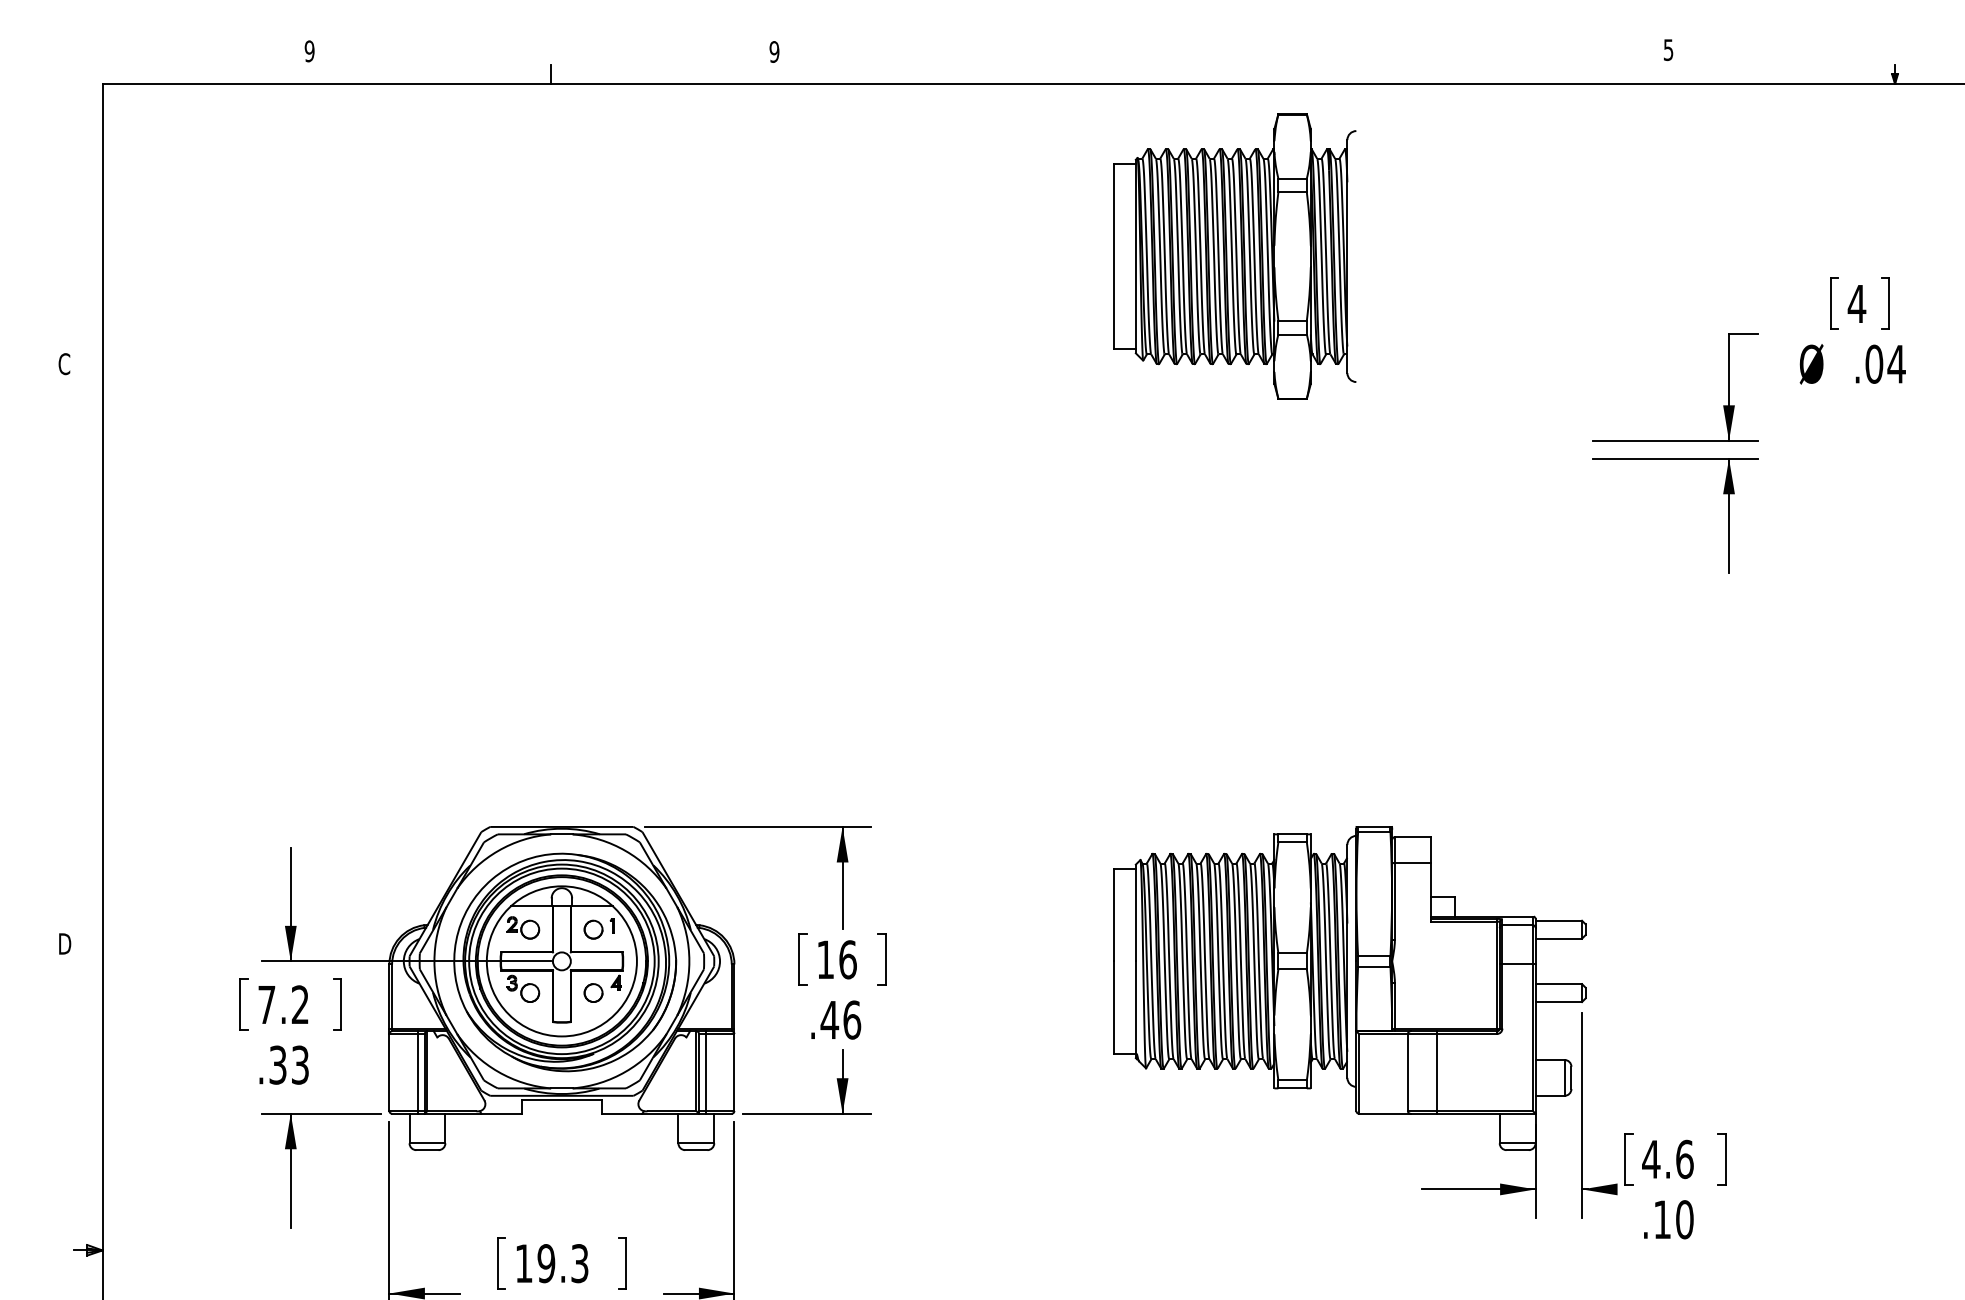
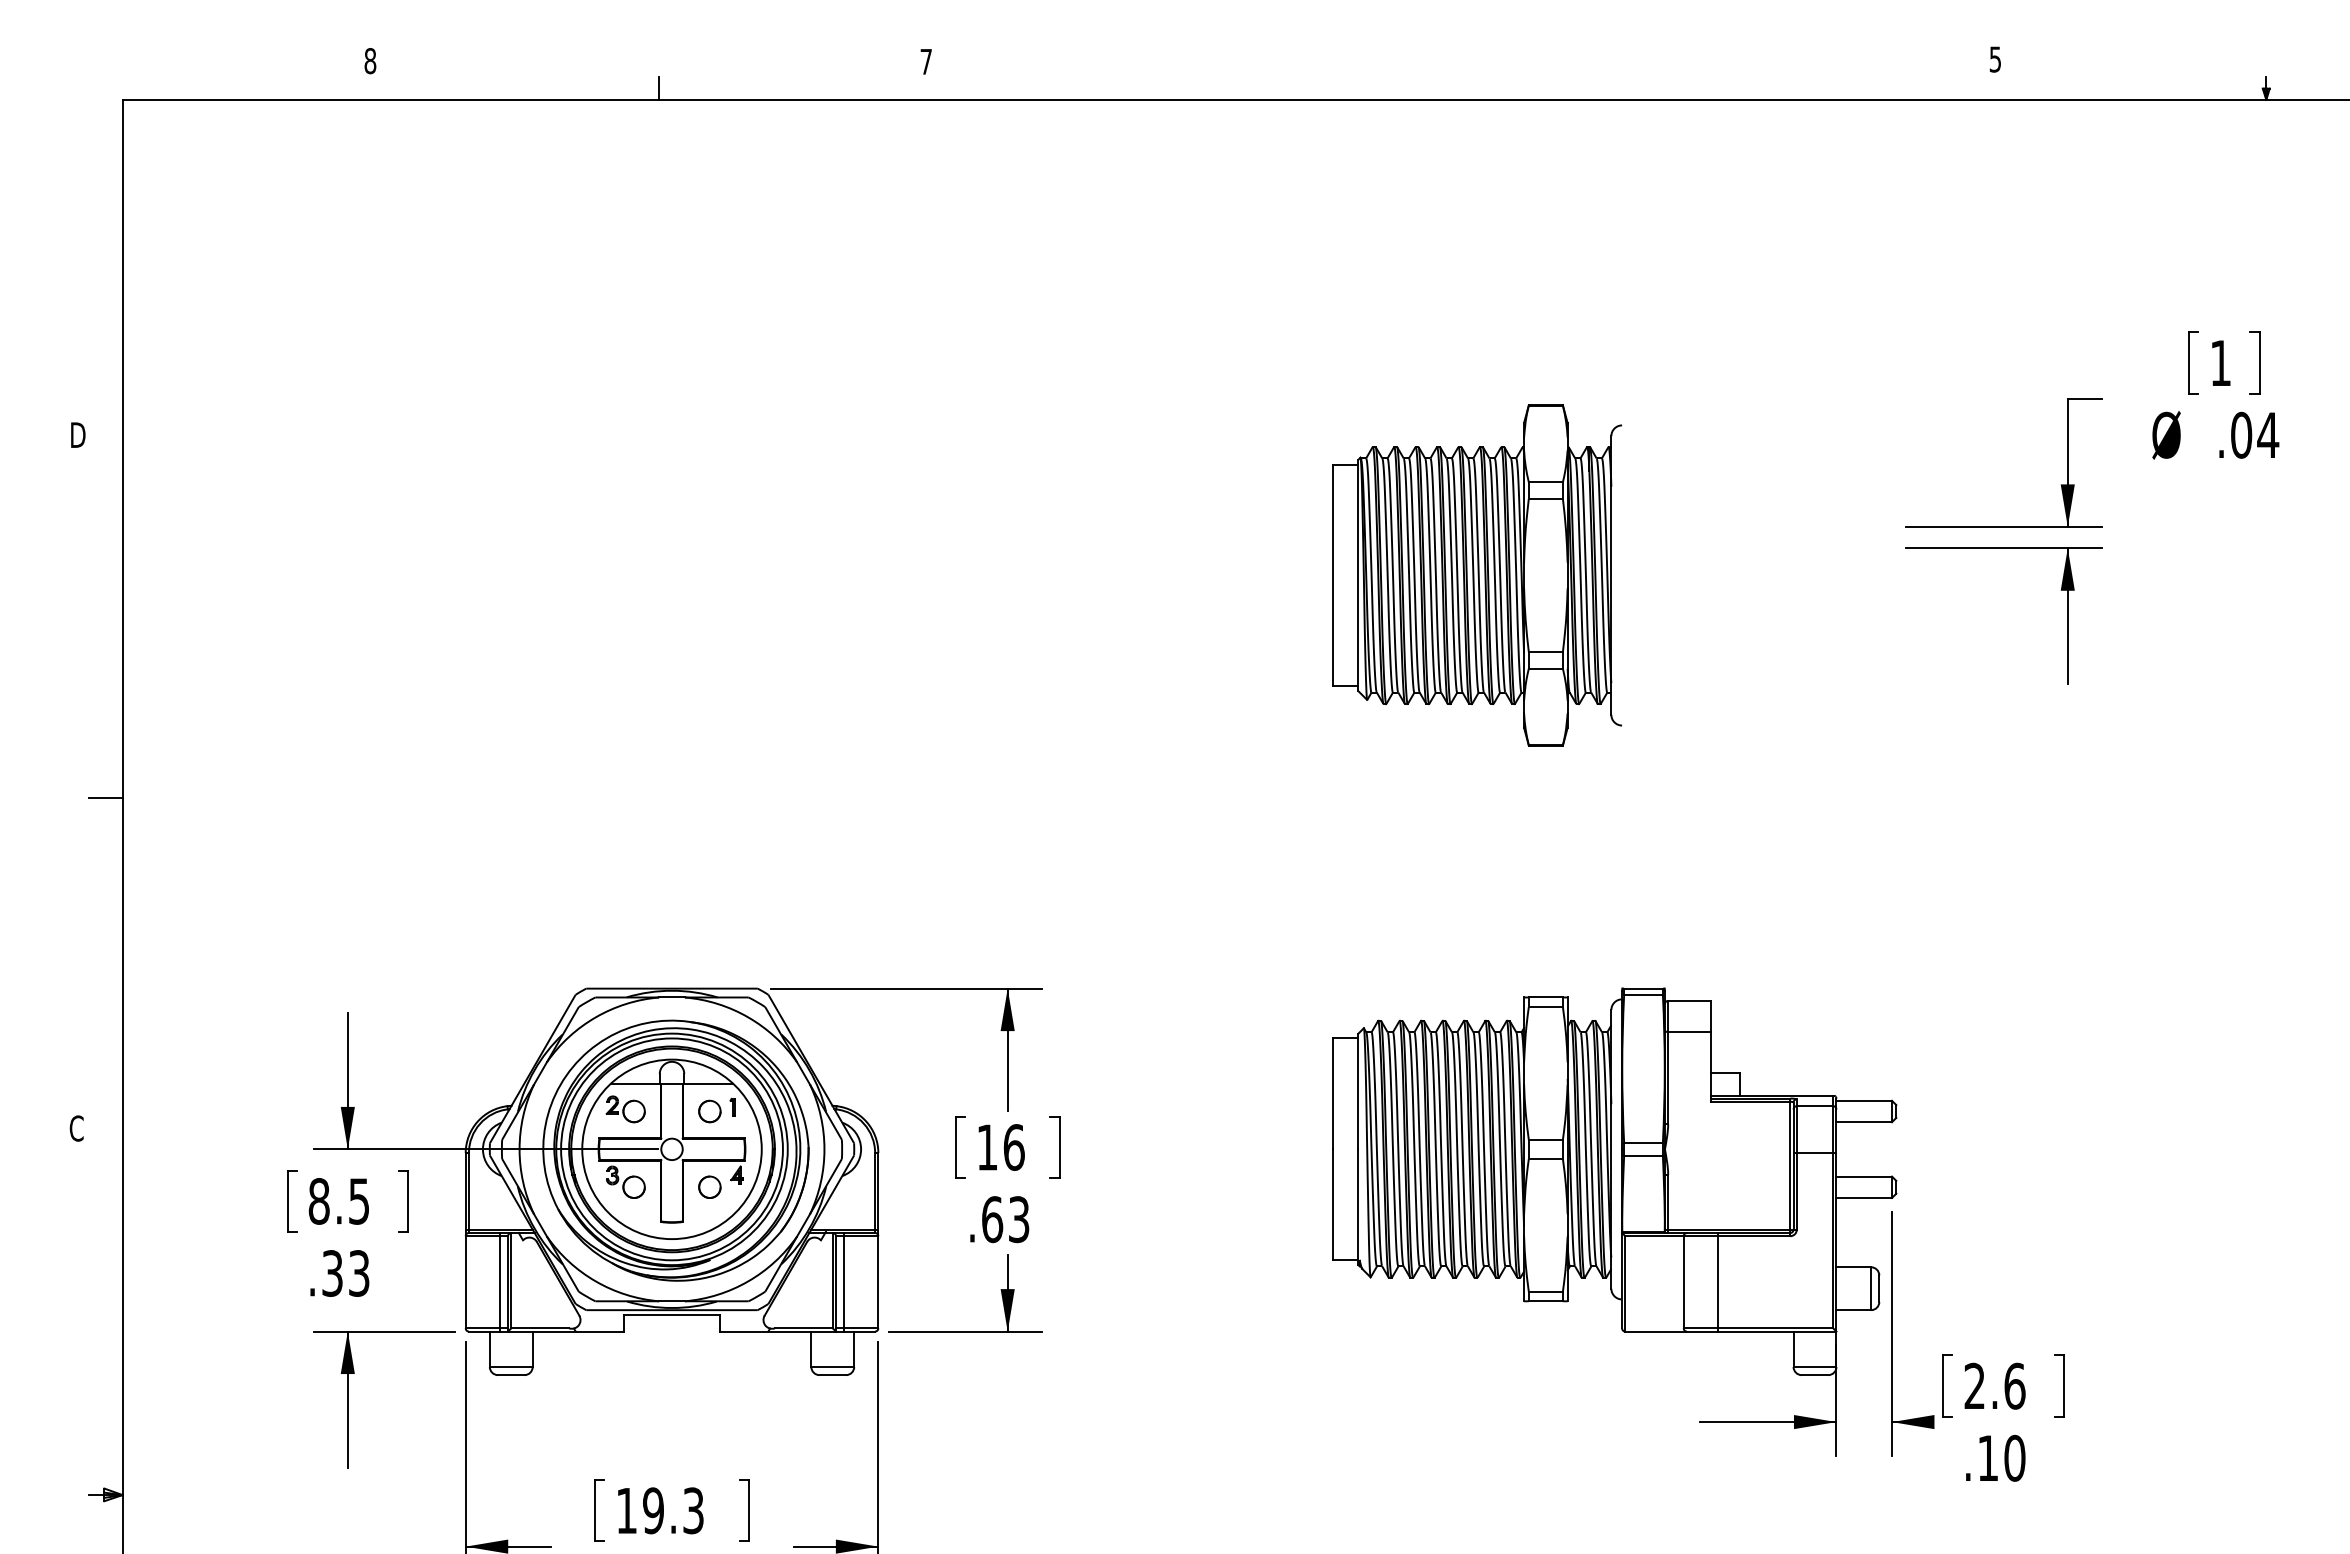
text: (309, 51) -> (370, 61), 9 -> 8
text: (774, 51) -> (926, 61), 9 -> 7
part: (1234, 256) -> (1476, 575), moved
text: (1856, 303) -> (2220, 362), 4 -> 1
text: (64, 364) -> (77, 435), C -> D
line: (88, 667) -> (105, 797), added
text: (64, 943) -> (77, 1128), D -> C
text: (283, 1004) -> (338, 1201), 7.2 -> 8.5
text: (840, 1020) -> (1005, 1219), .46 -> .63
text: (1651, 1158) -> (1974, 1385), 4.6 -> 2.6

